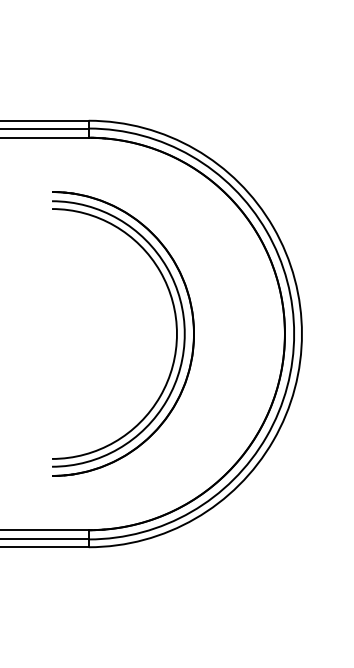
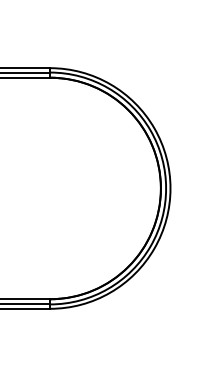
part: (174, 325) -> (98, 183), removed

